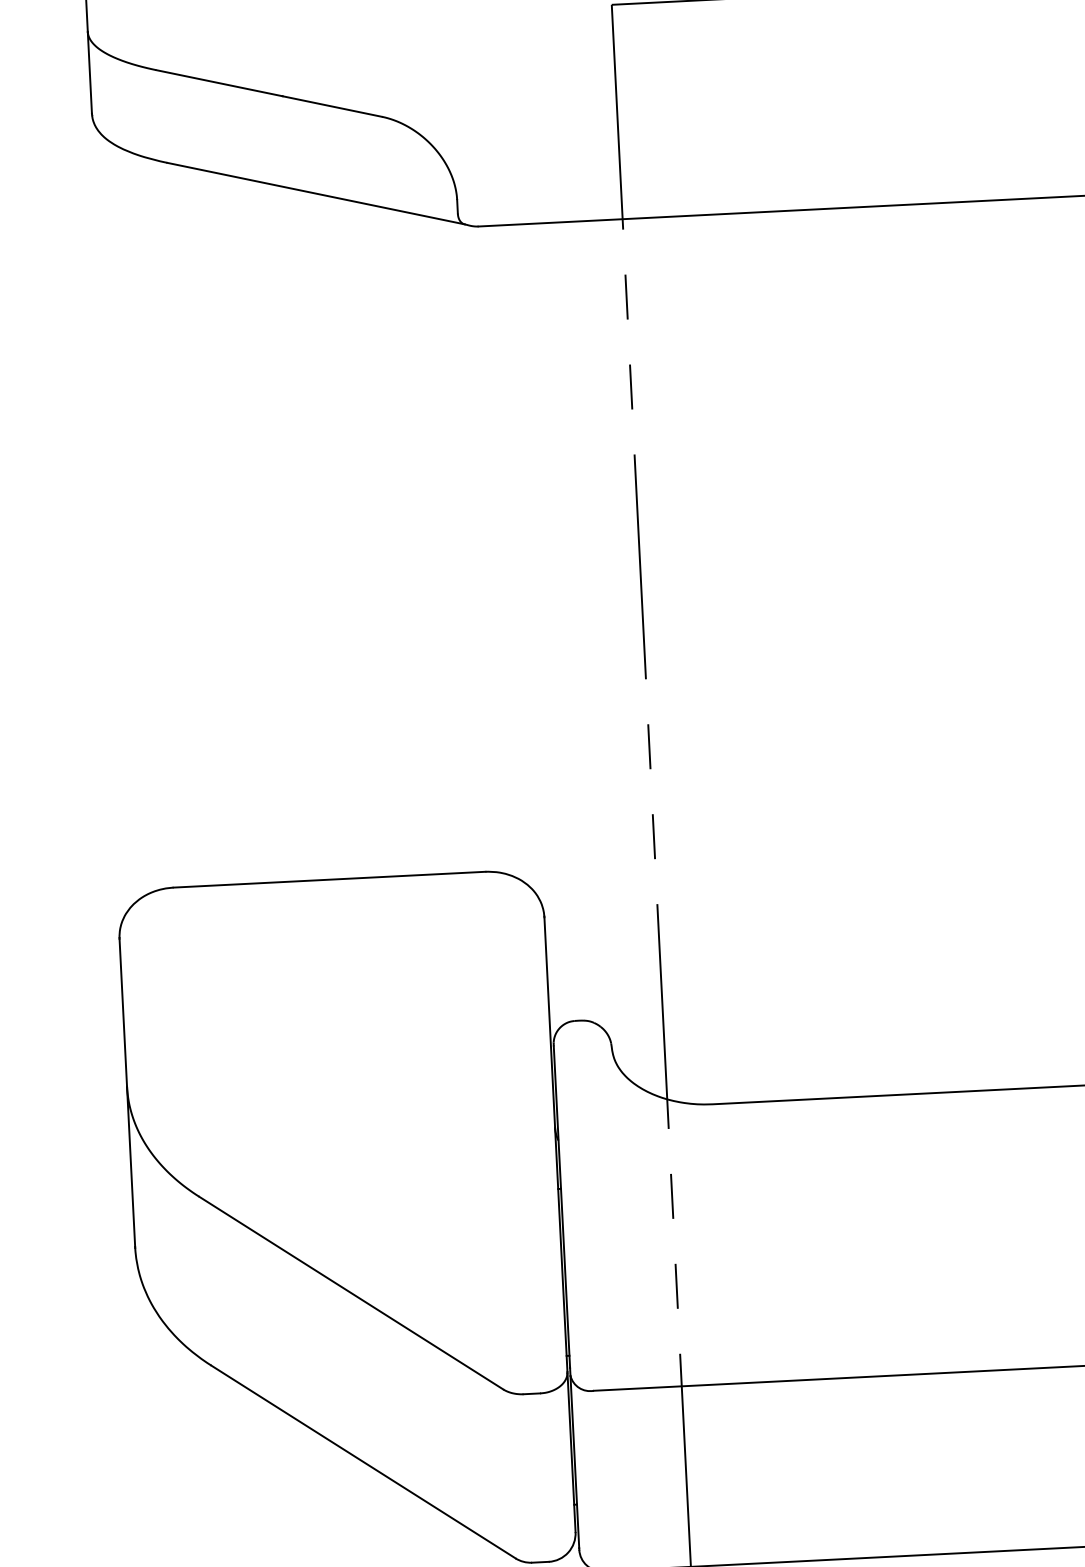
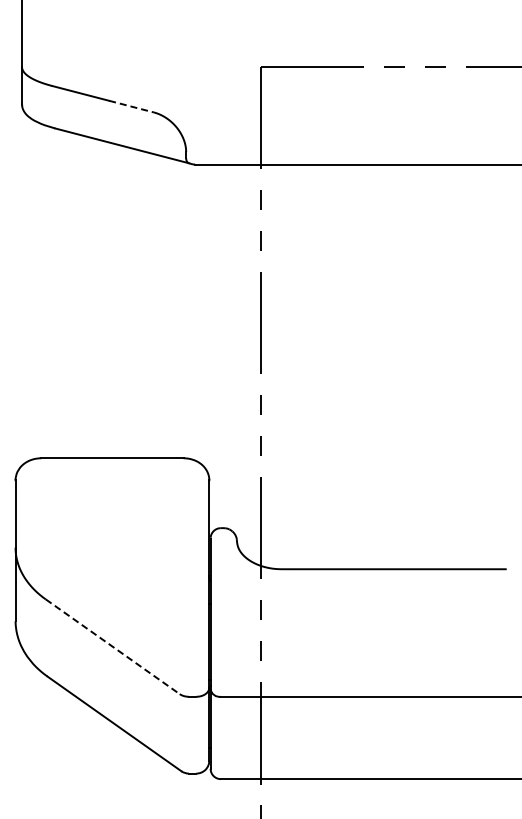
line: (334, 106) -> (132, 106), solid -> dashed
line: (350, 1292) -> (112, 646), solid -> dashed

